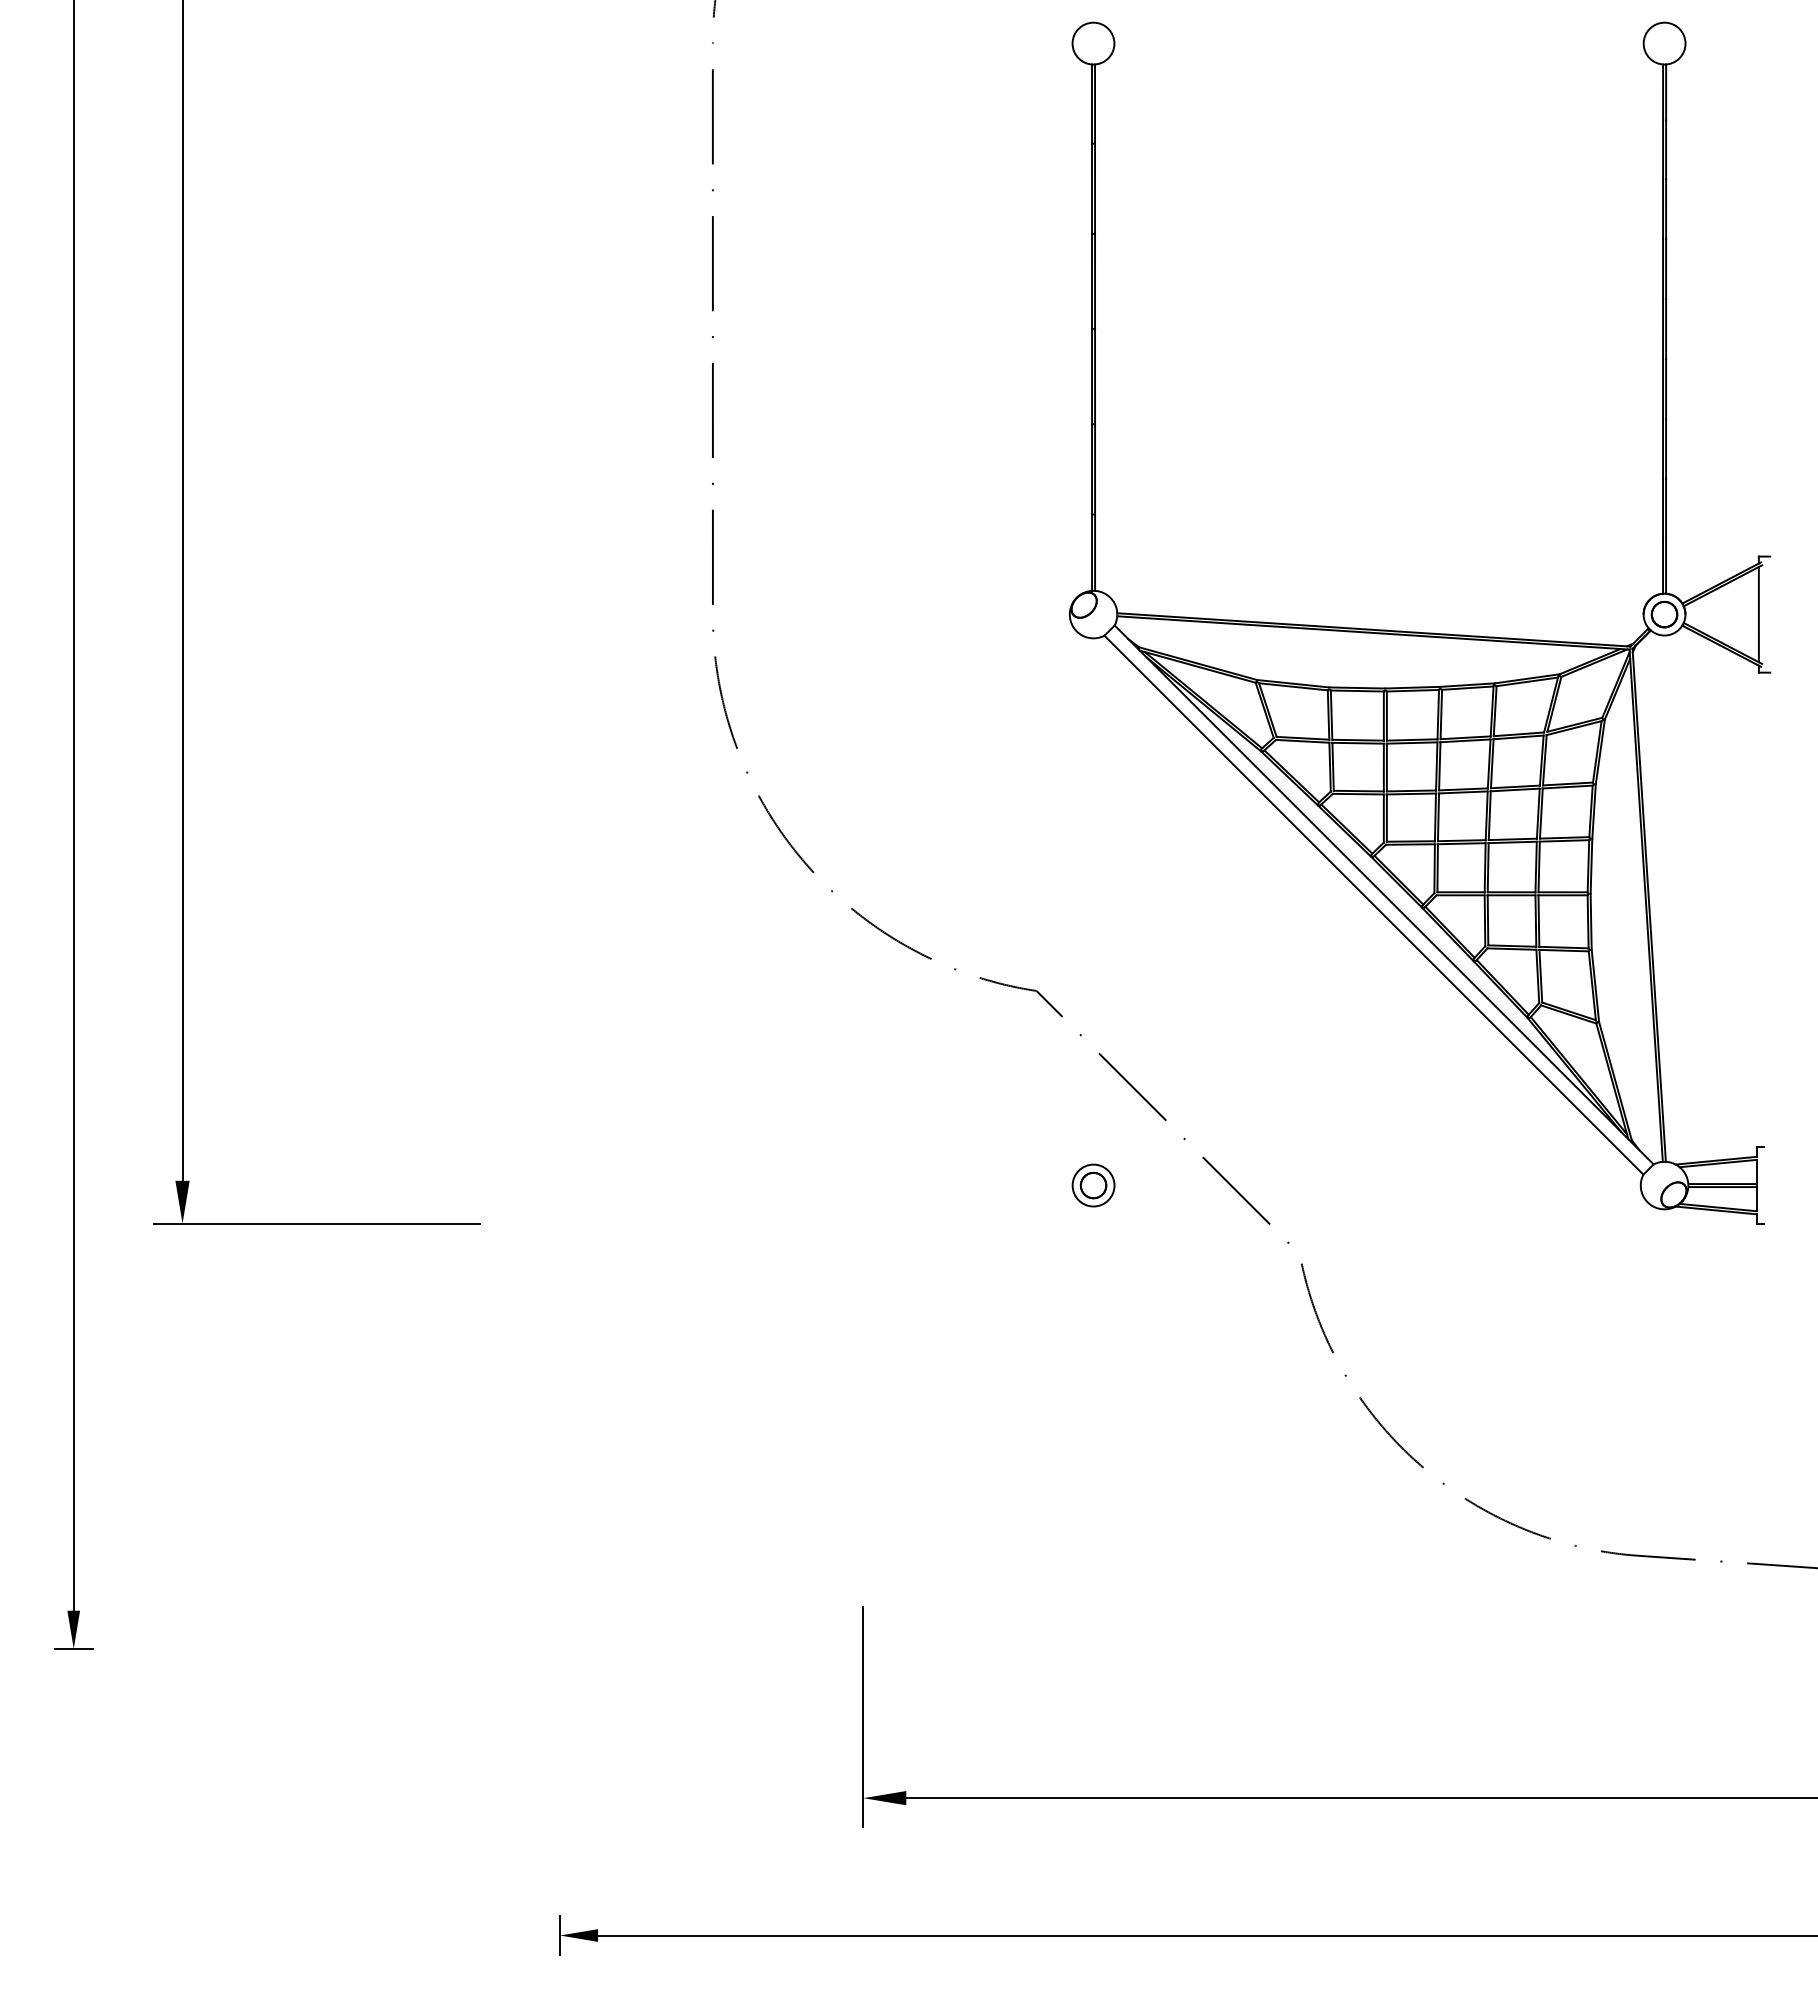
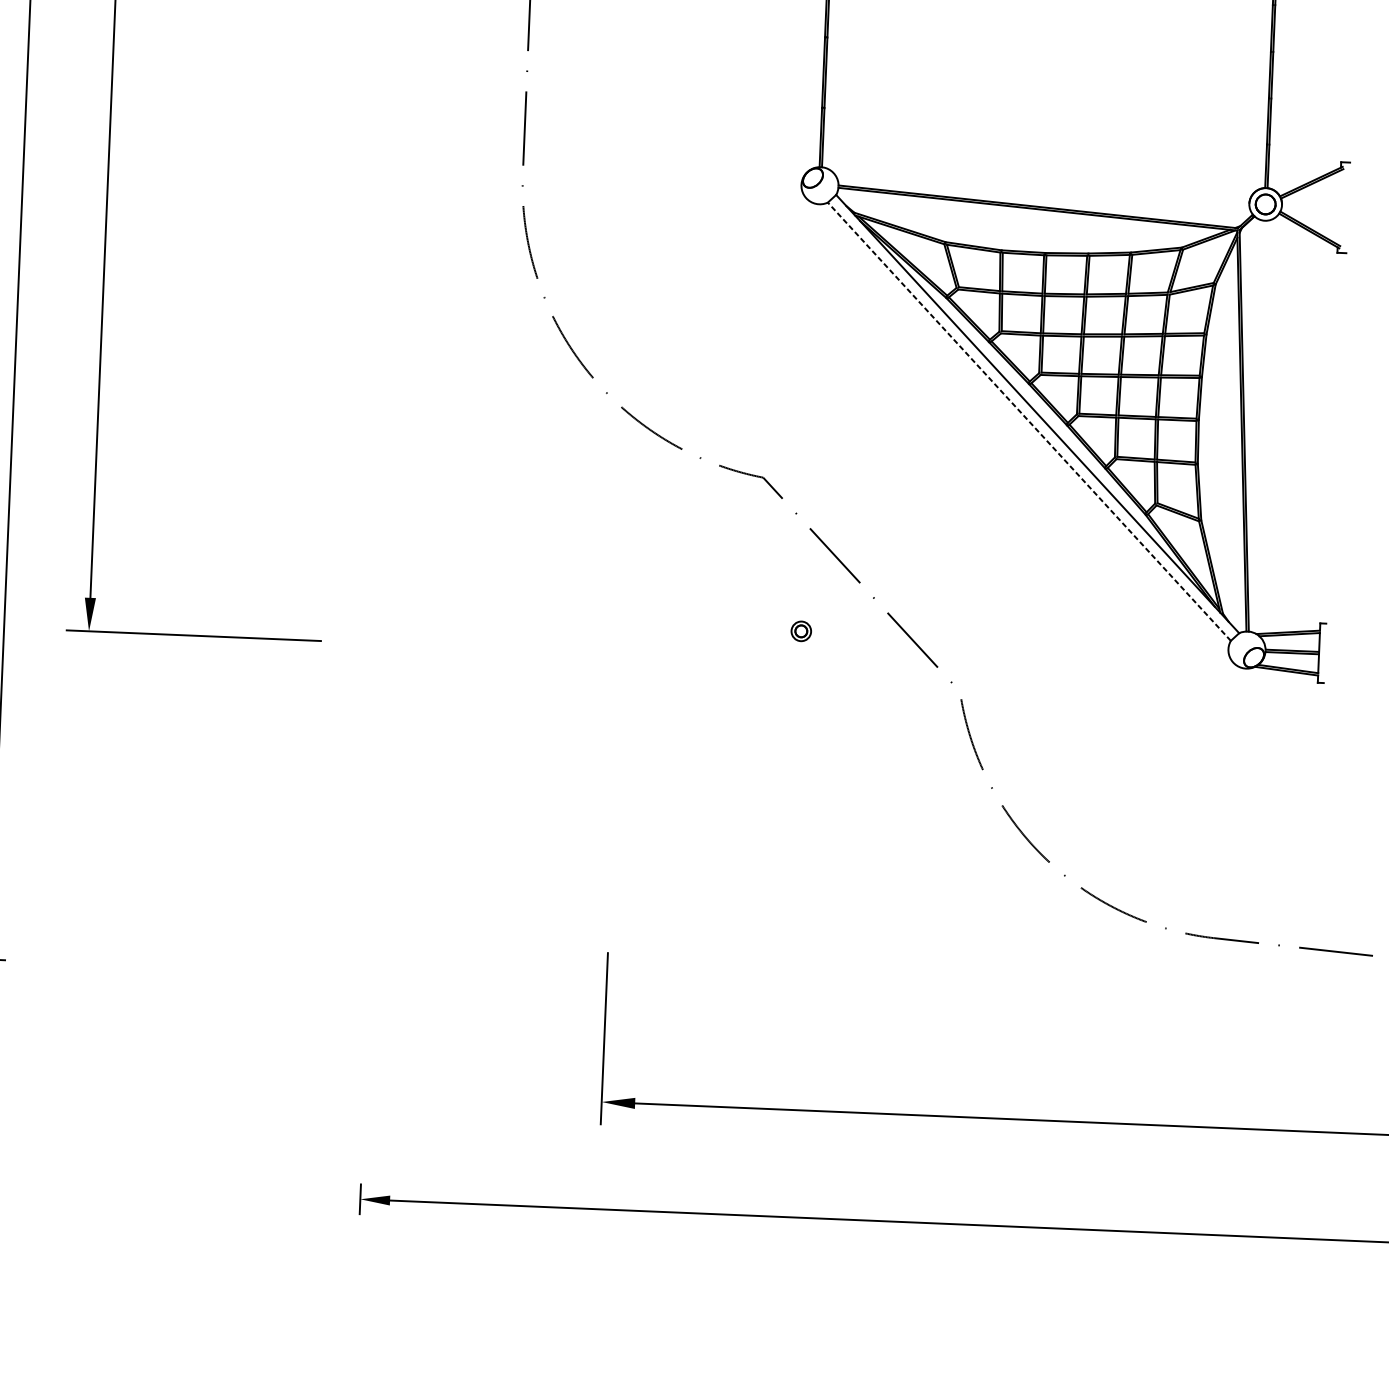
line: (1758, 614) -> (1339, 207), removed
line: (1373, 904) -> (1029, 421), solid -> dashed
part: (1093, 1185) -> (801, 631), size x0.6

